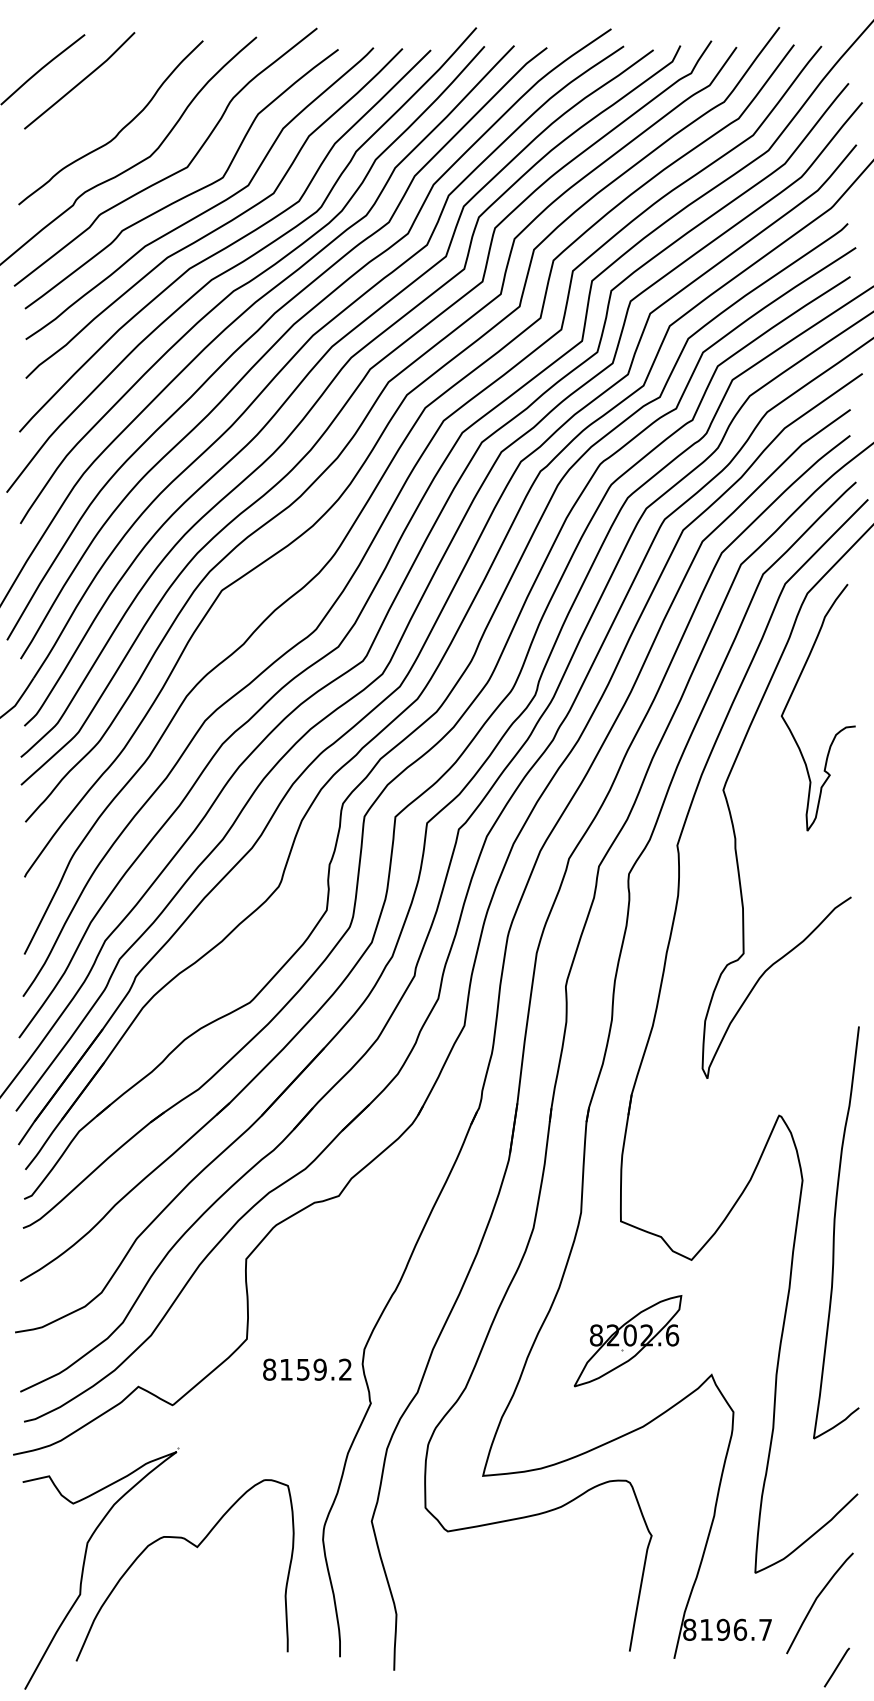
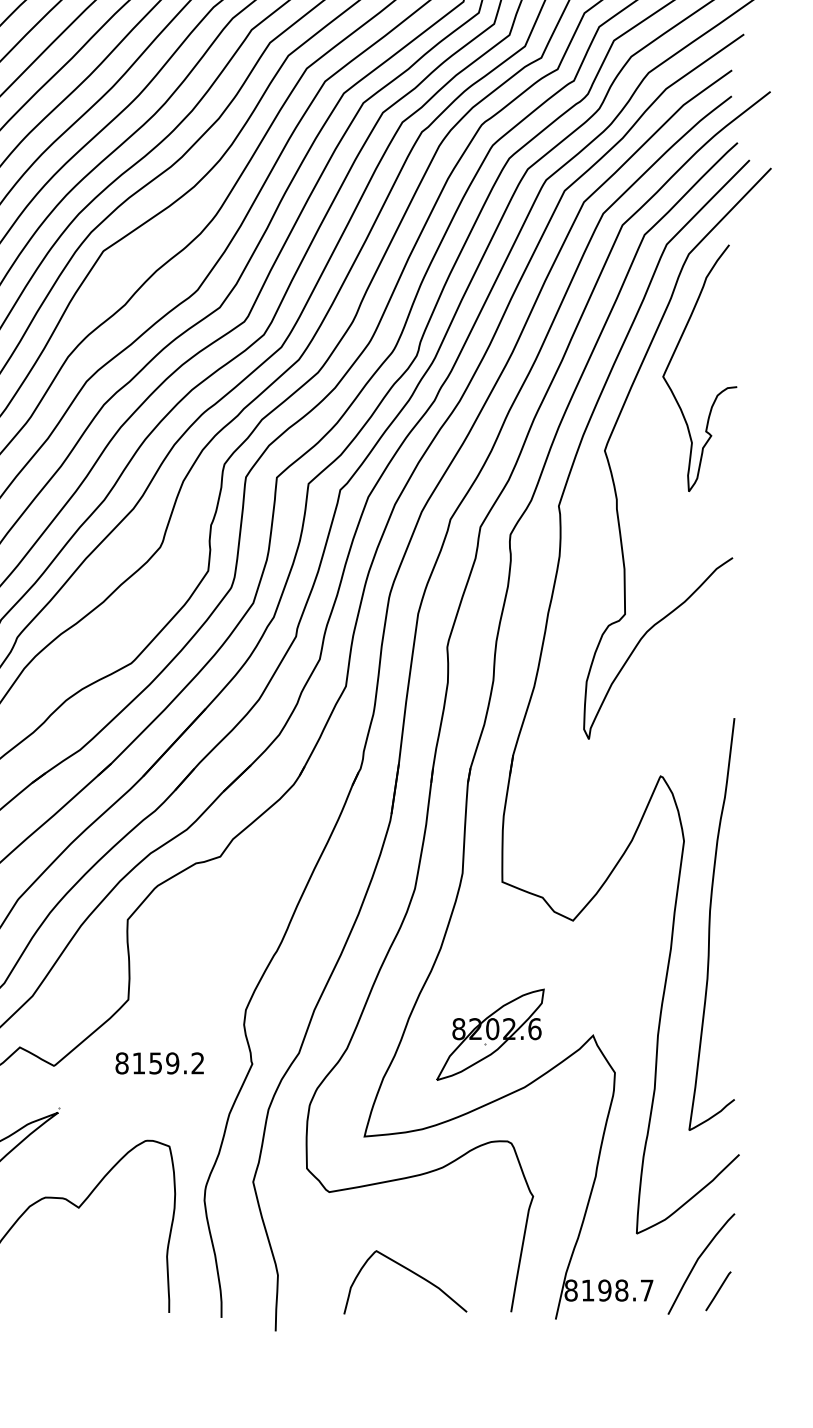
curve: (834, 1232) -> (709, 924), moved
part: (627, 1341) -> (489, 1035), moved
text: (307, 1369) -> (159, 1063), moved
curve: (529, 1611) -> (410, 1272), added
text: (740, 1629) -> (621, 1290), 8196.7 -> 8198.7
line: (836, 1667) -> (717, 1291), moved

